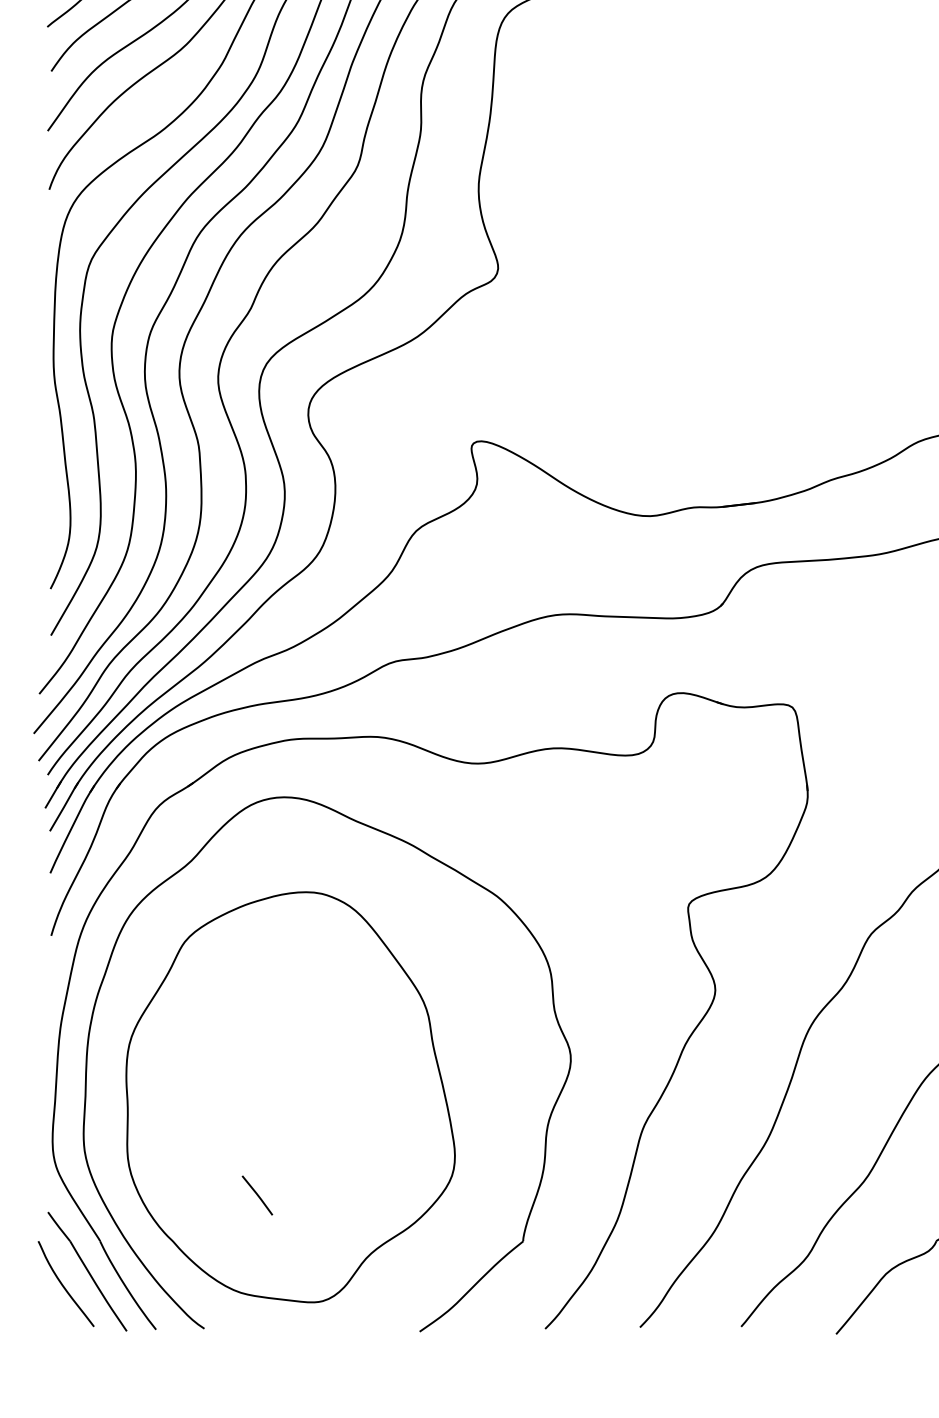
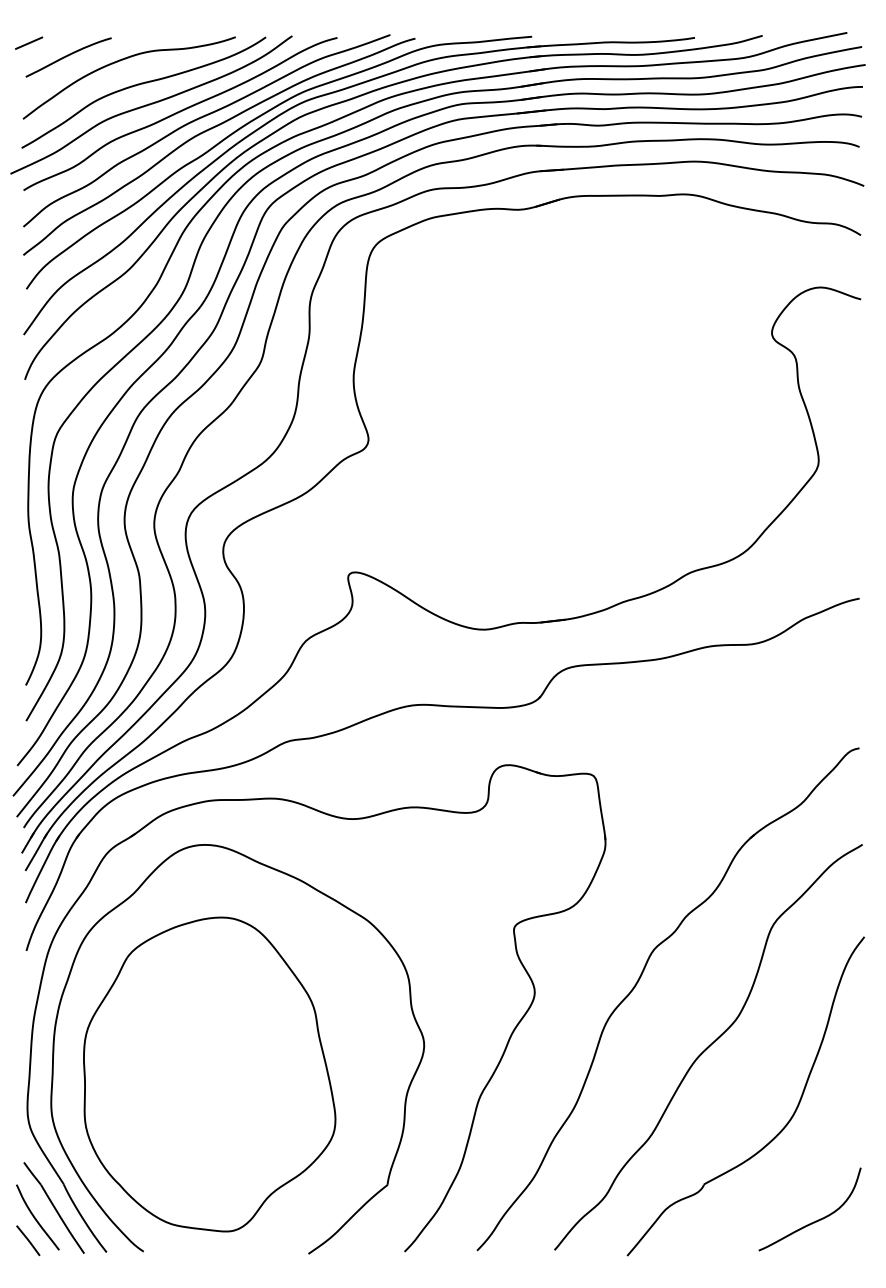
line: (257, 1195) -> (28, 1240), moved

